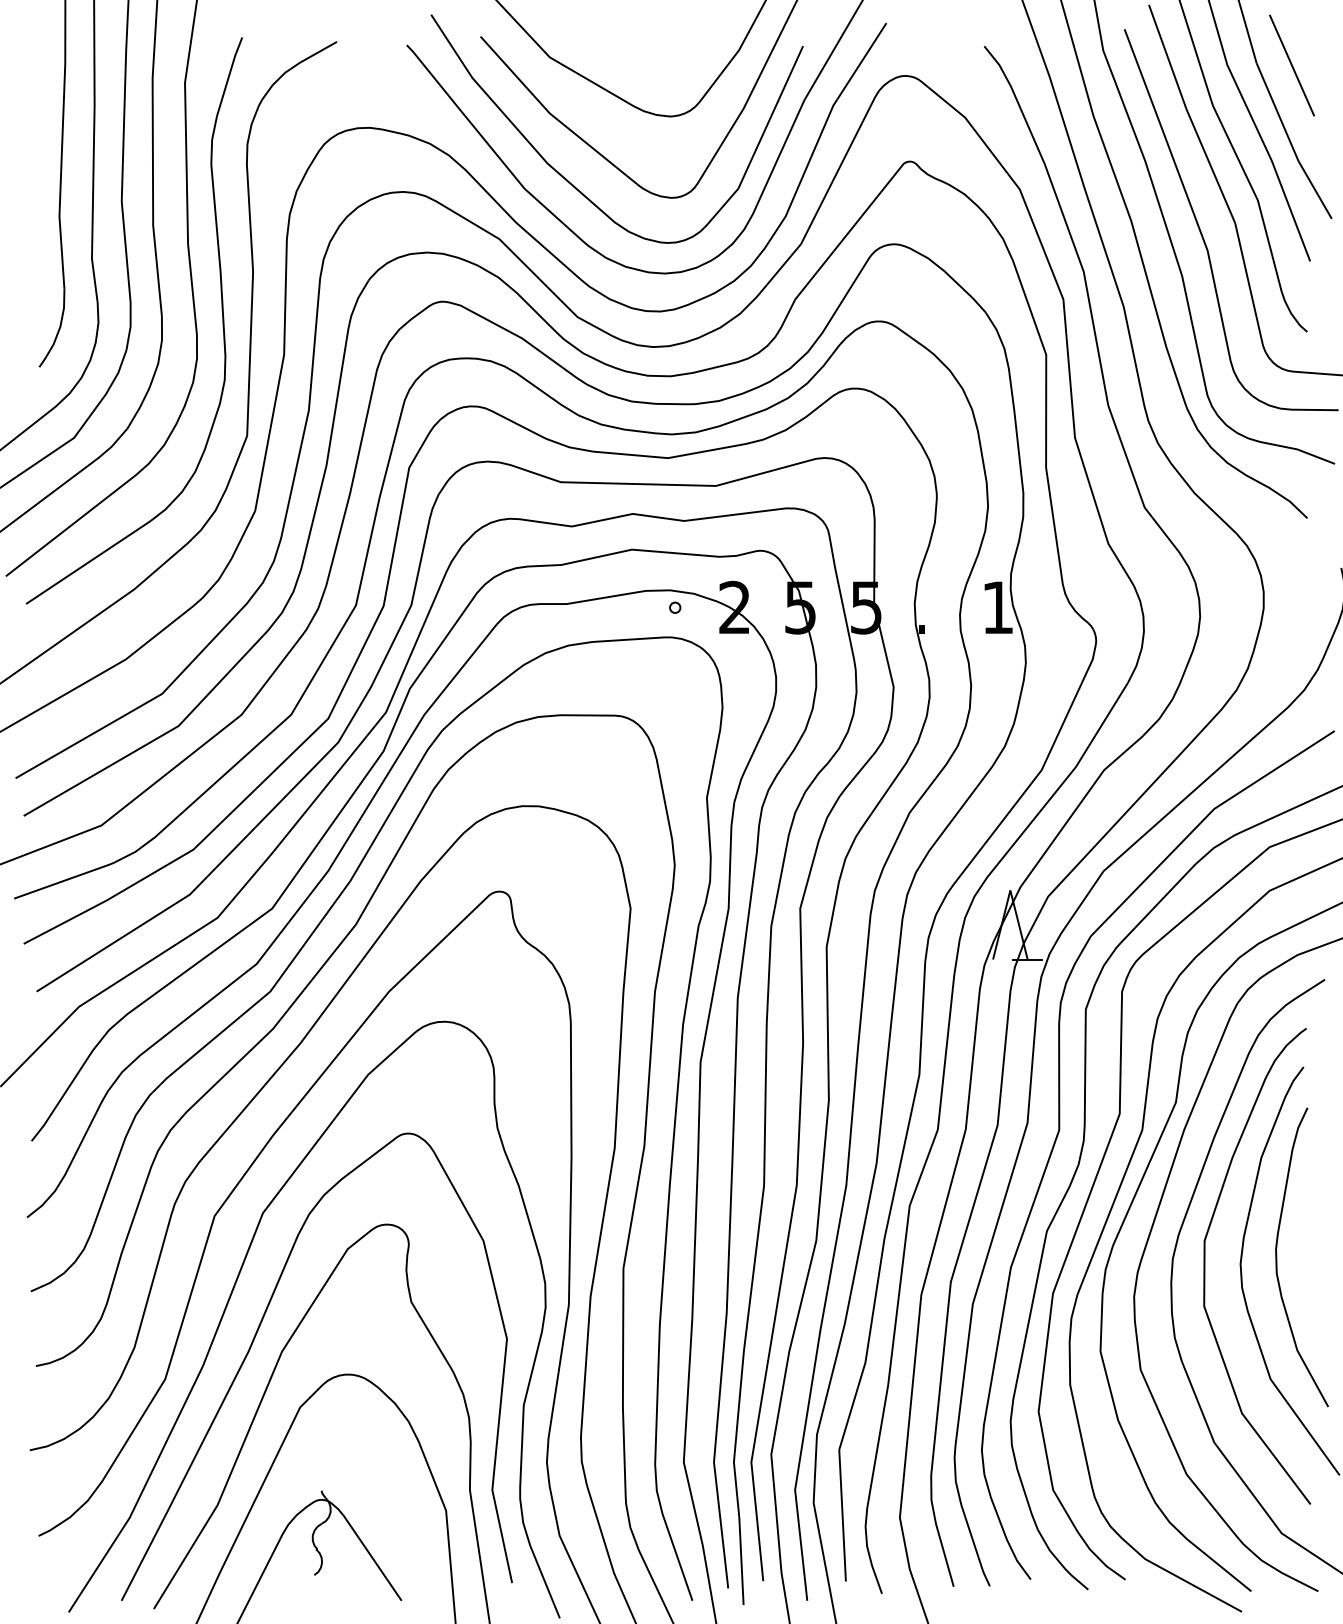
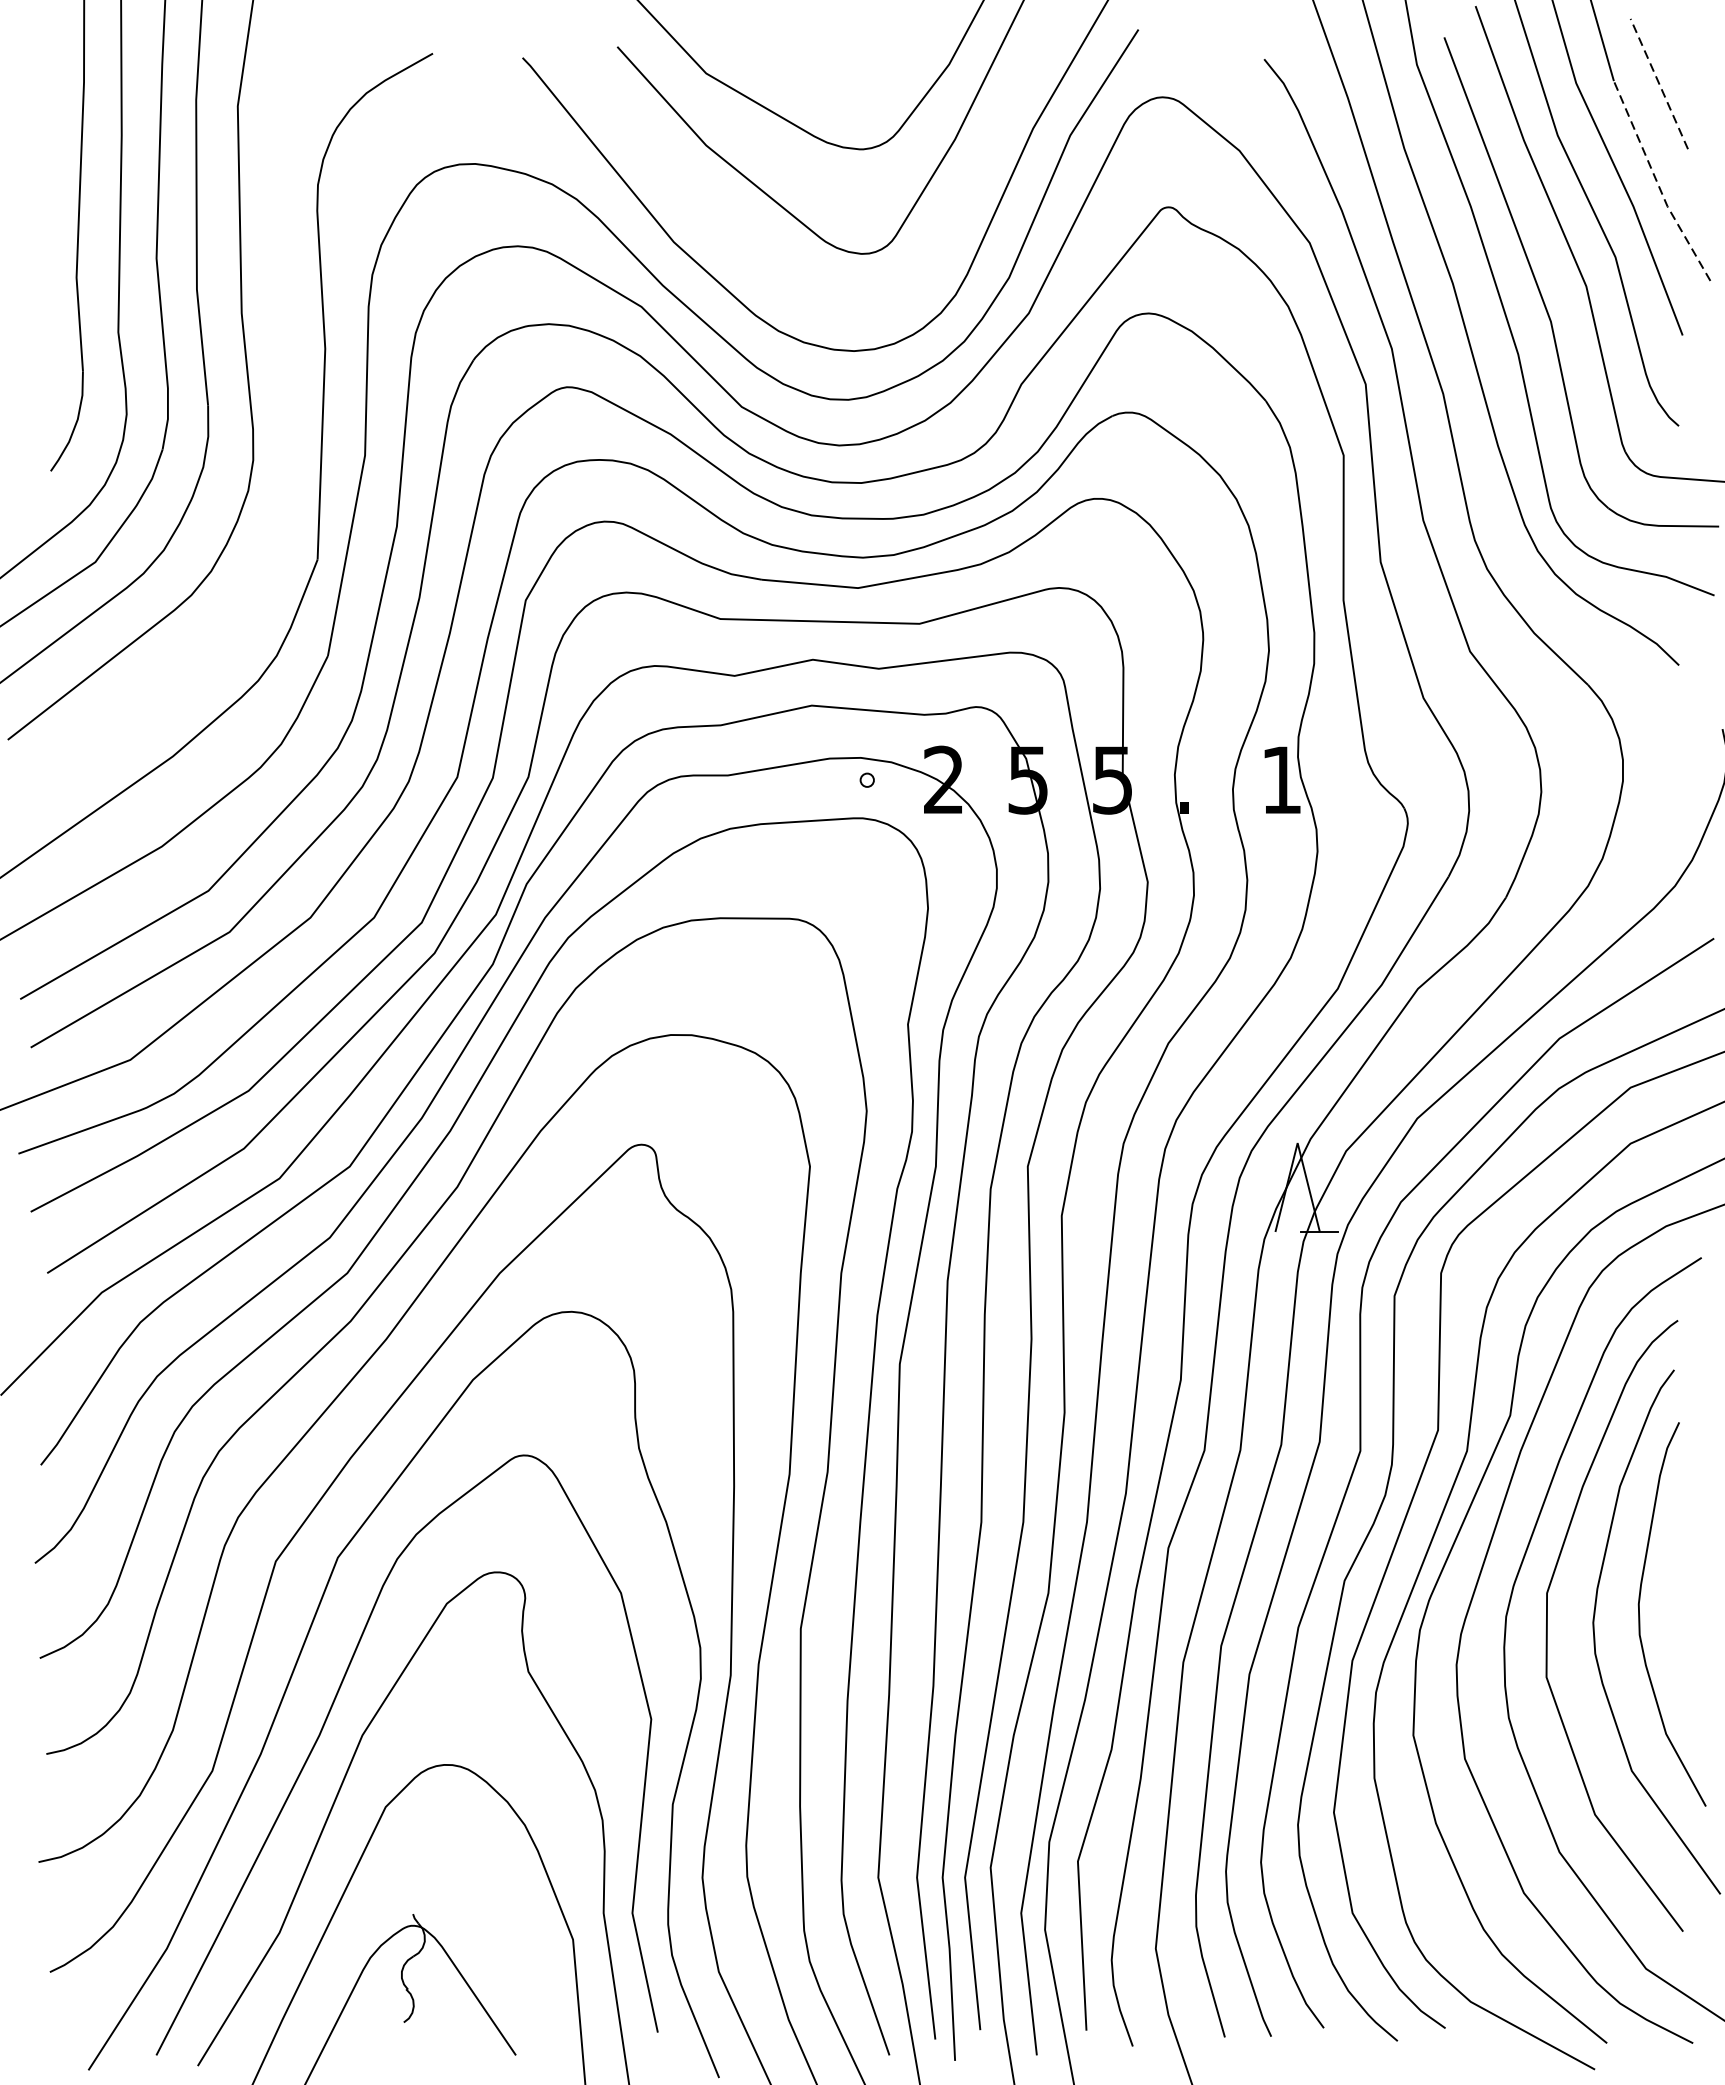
line: (1291, 65) -> (1658, 83), solid -> dashed
line: (1290, 142) -> (1657, 182), solid -> dashed
curve: (573, 184) -> (736, 236), removed
curve: (221, 310) -> (284, 398), removed

